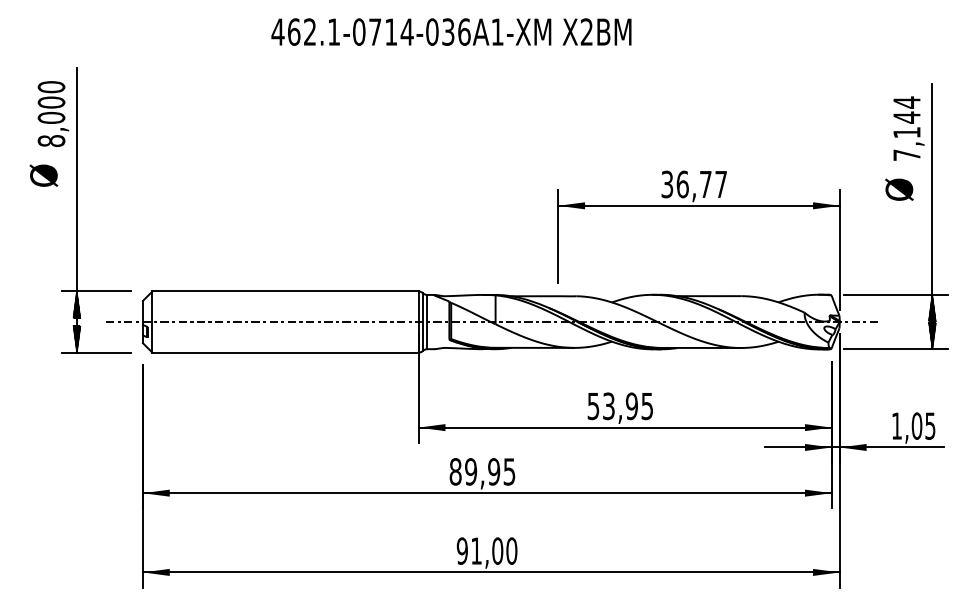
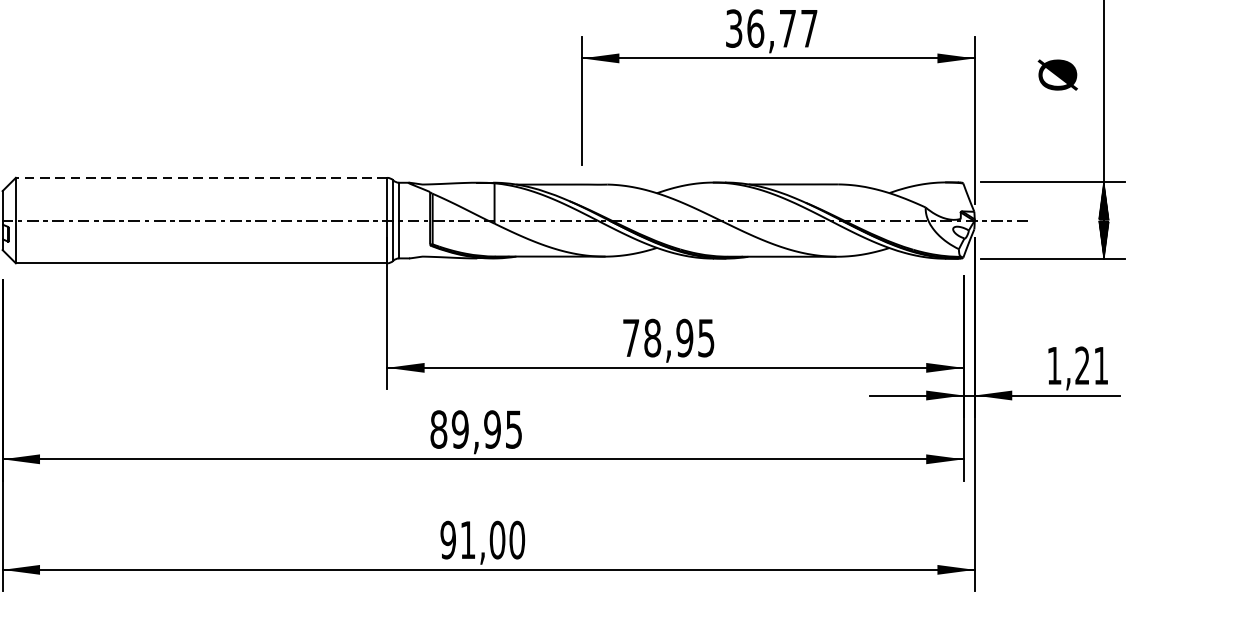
text: (899, 189) -> (1058, 74), moved
line: (285, 291) -> (201, 177), solid -> dashed
text: (600, 406) -> (640, 338), 53,95 -> 78,95
text: (923, 425) -> (1091, 364), 1,05 -> 1,21

